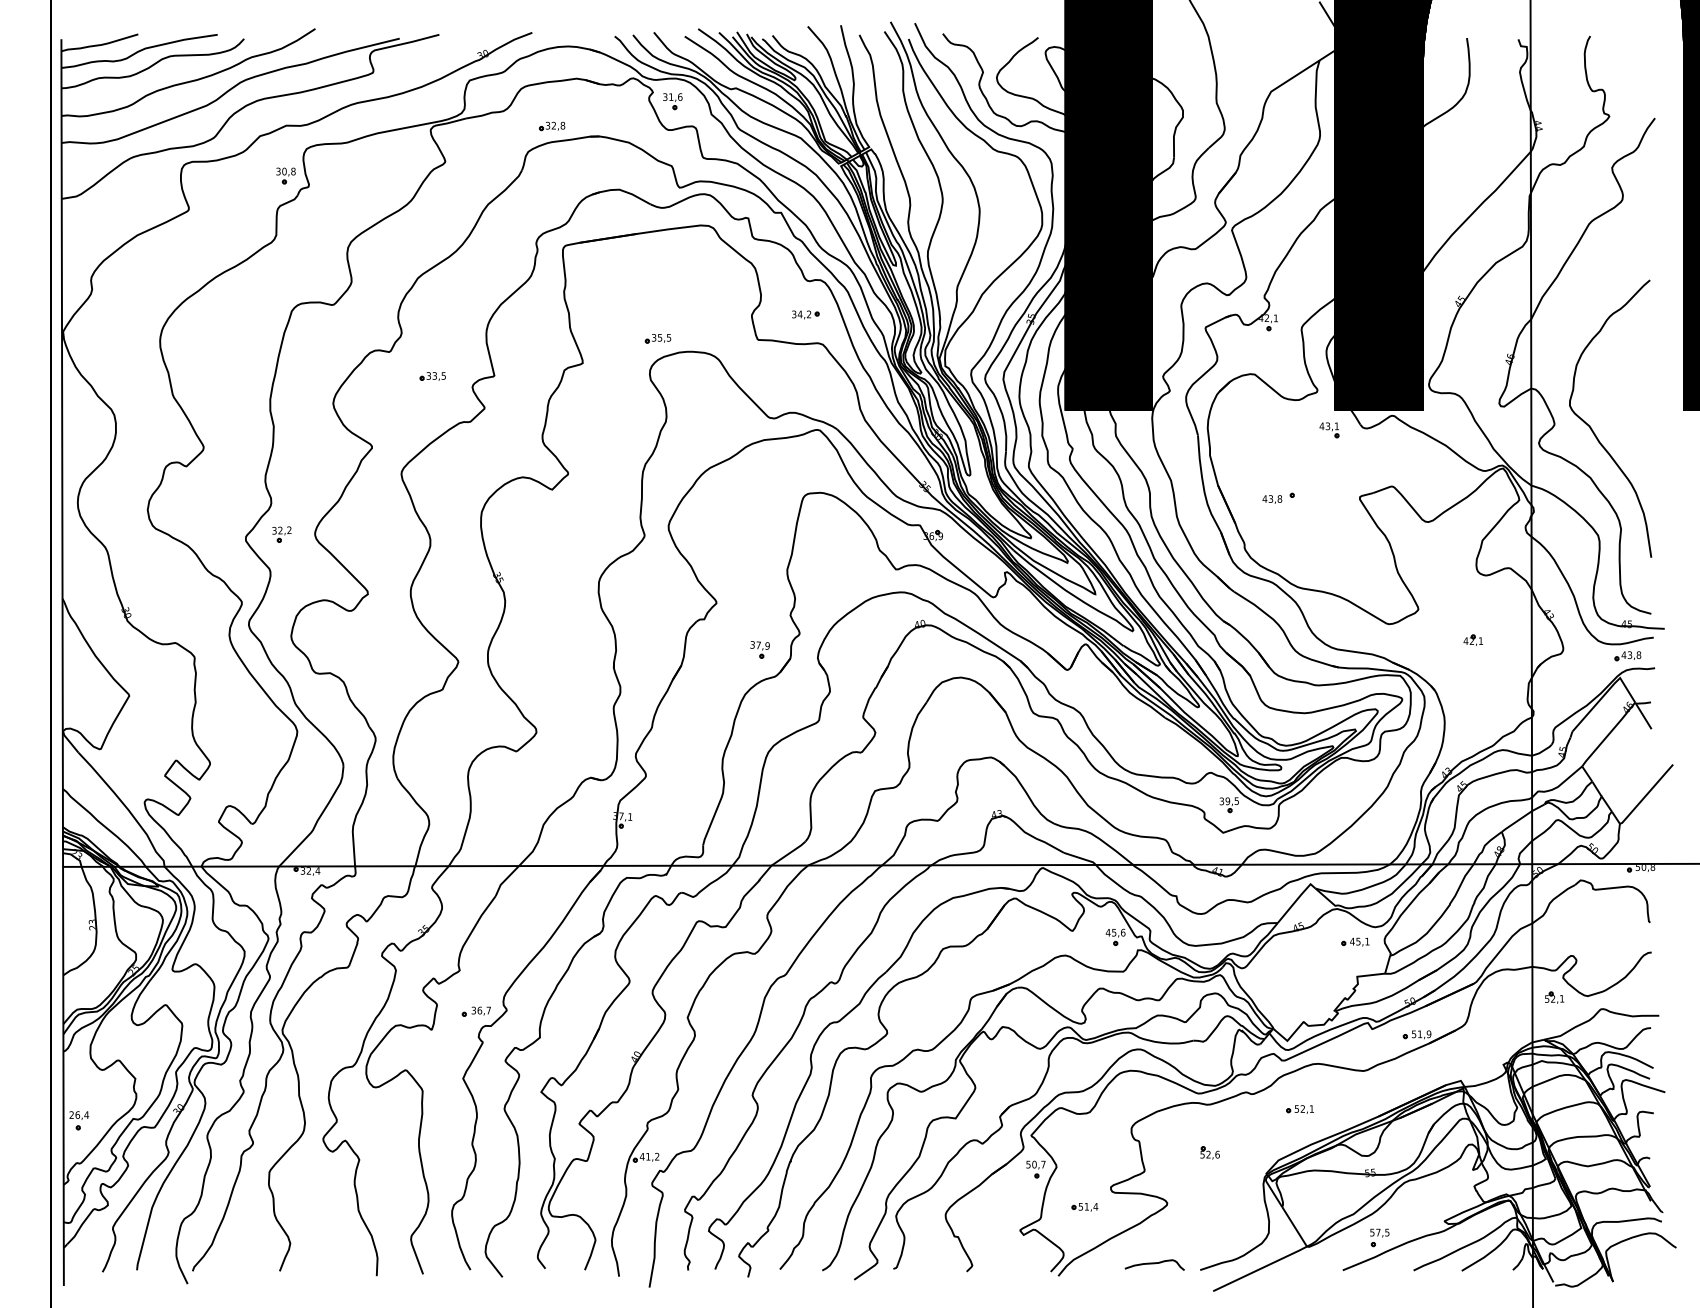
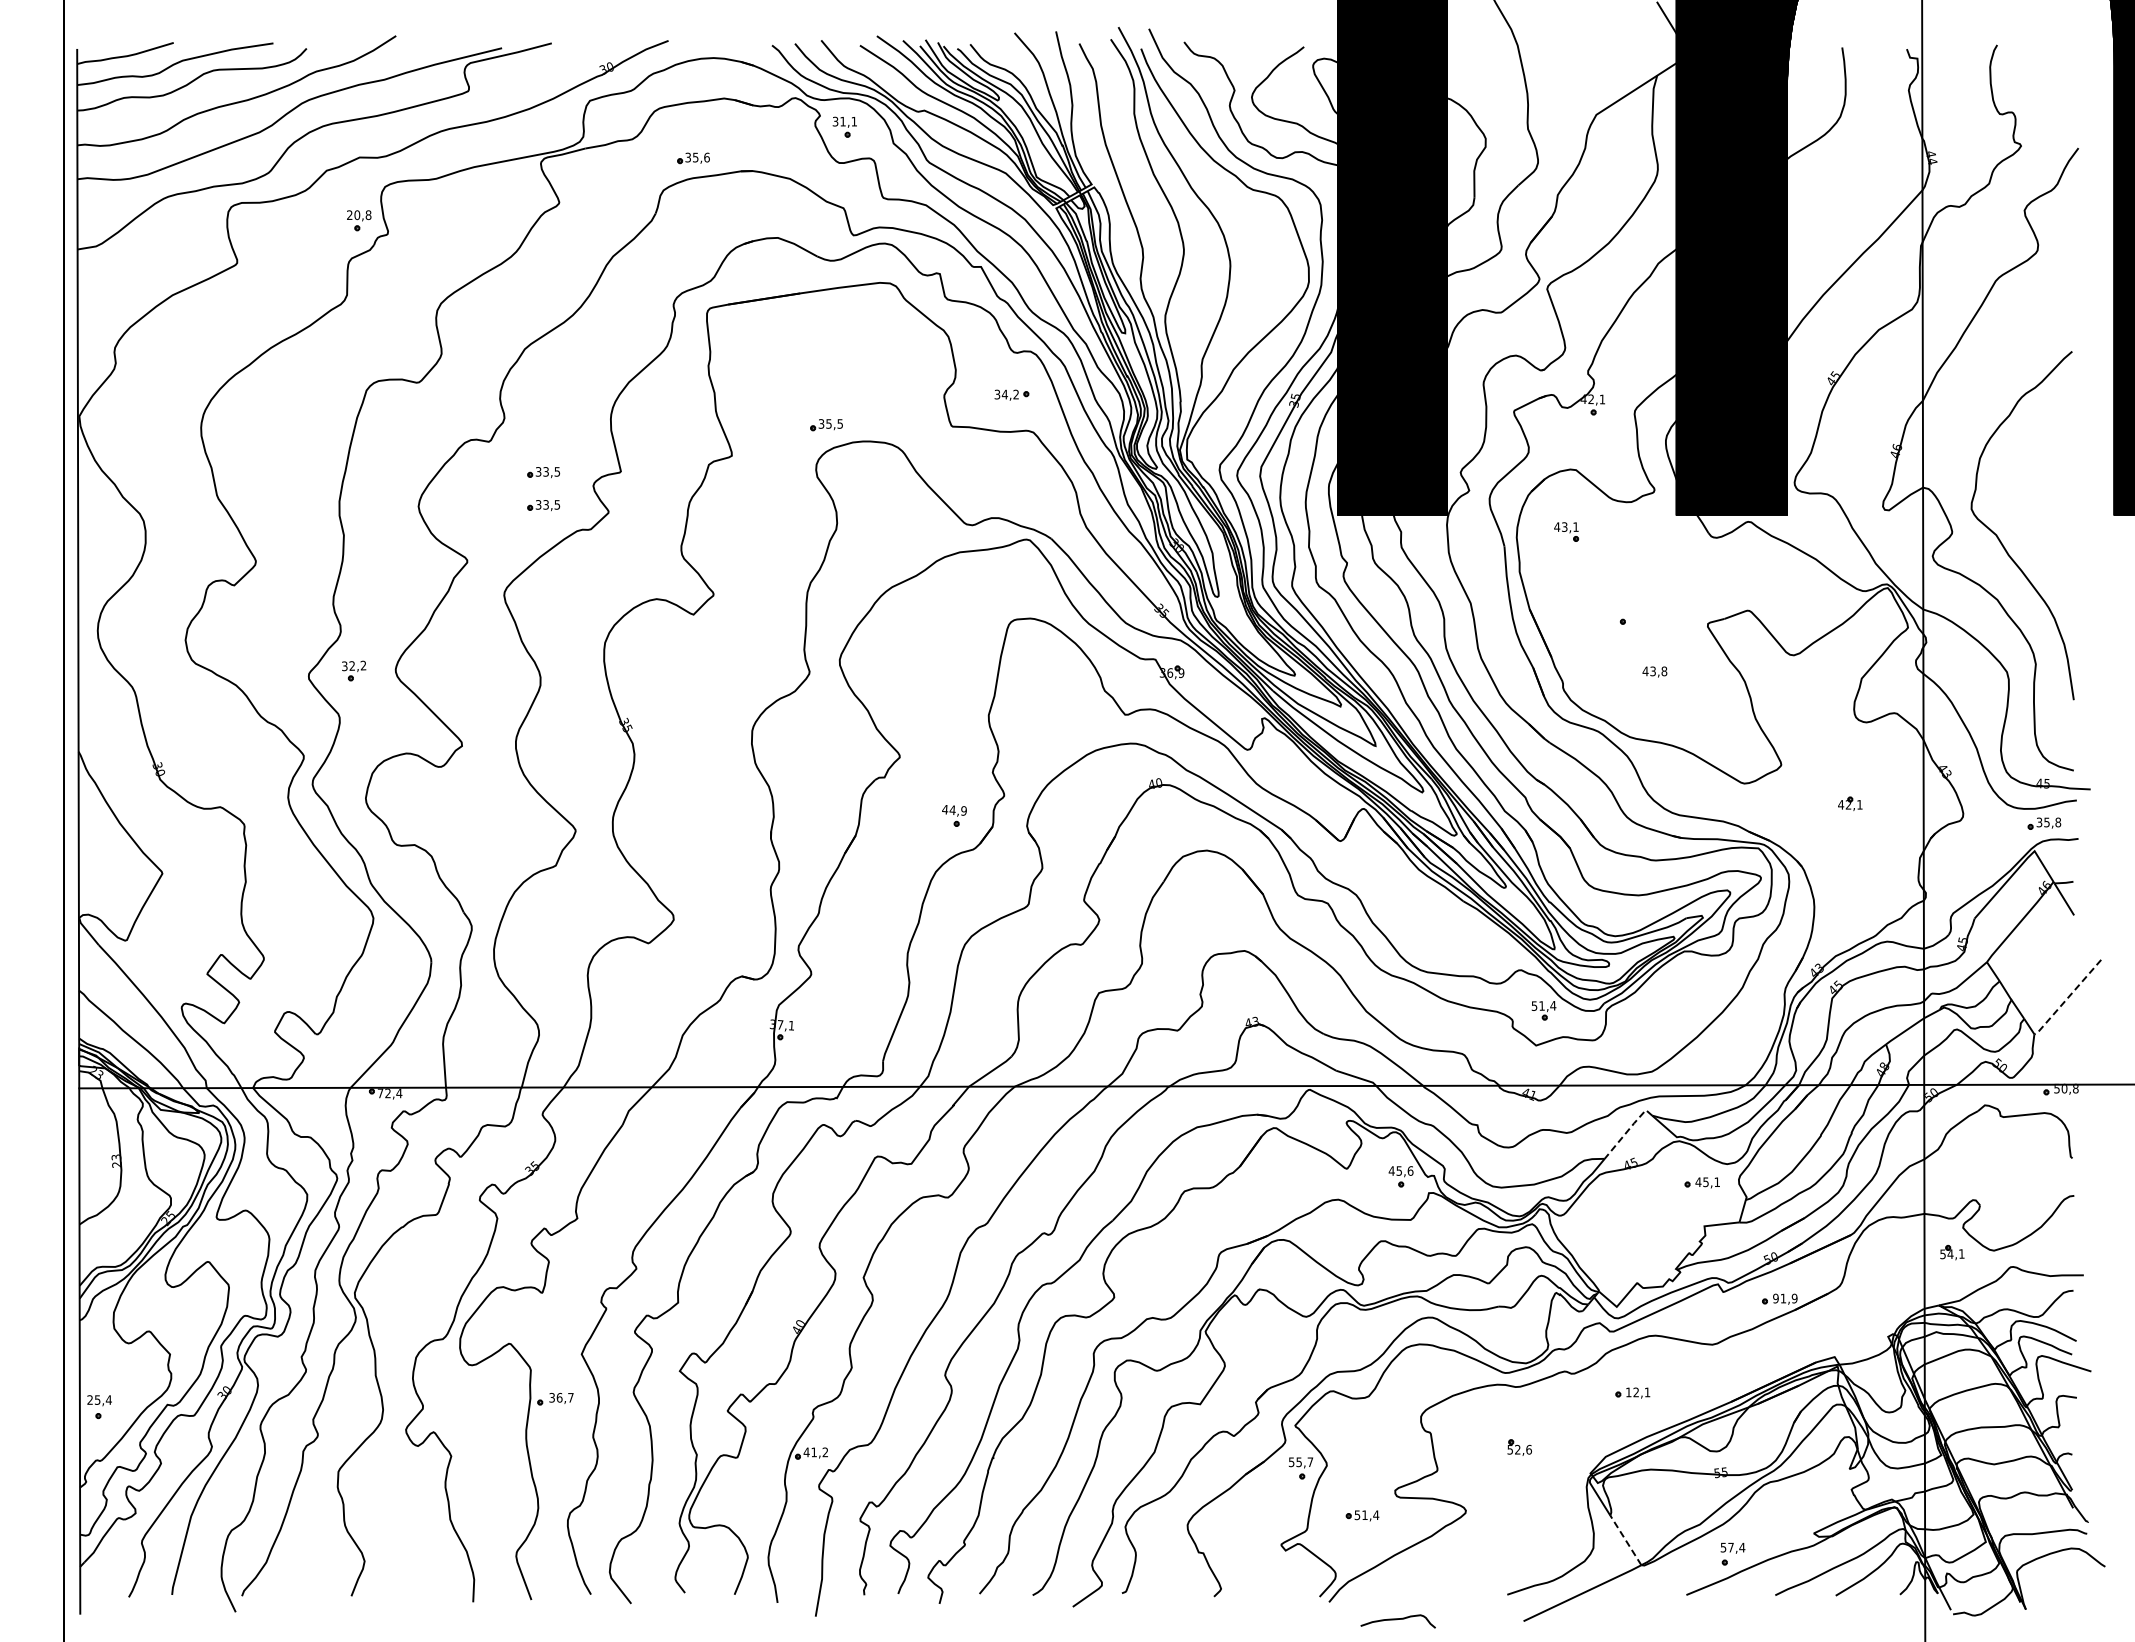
text: (680, 96) -> (854, 121), 31,6 -> 31,1
text: (558, 125) -> (701, 157), 32,8 -> 35,6
text: (278, 171) -> (349, 215), 30,8 -> 20,8
part: (432, 402) -> (543, 505), added
part: (1329, 429) -> (1566, 531), moved
text: (1272, 499) -> (1654, 671), moved
text: (755, 644) -> (948, 809), 37,9 -> 44,9
text: (1626, 655) -> (2042, 822), 43,8 -> 35,8
line: (1646, 795) -> (2067, 998), solid -> dashed
text: (1229, 800) -> (1544, 1005), 39,5 -> 51,4
text: (302, 870) -> (380, 1093), 32,4 -> 72,4
line: (1296, 900) -> (1628, 1130), solid -> dashed
text: (1553, 998) -> (1950, 1253), 52,1 -> 54,1
part: (476, 1011) -> (555, 1399), moved
text: (1413, 1034) -> (1775, 1298), 51,9 -> 91,9
text: (1296, 1109) -> (1628, 1392), 52,1 -> 12,1
text: (77, 1114) -> (97, 1399), 26,4 -> 25,4
text: (1034, 1164) -> (1299, 1462), 50,7 -> 55,7
line: (1294, 1226) -> (1625, 1540), solid -> dashed
text: (1387, 1232) -> (1742, 1547), 57,5 -> 57,4
curve: (1153, 1264) -> (1396, 1620), moved

